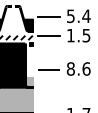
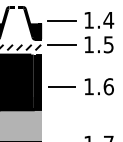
text: (70, 16) -> (88, 20), 5.4 -> 1.4
fill: (29, 64) -> (36, 81), added
text: (70, 68) -> (88, 86), 8.6 -> 1.6

